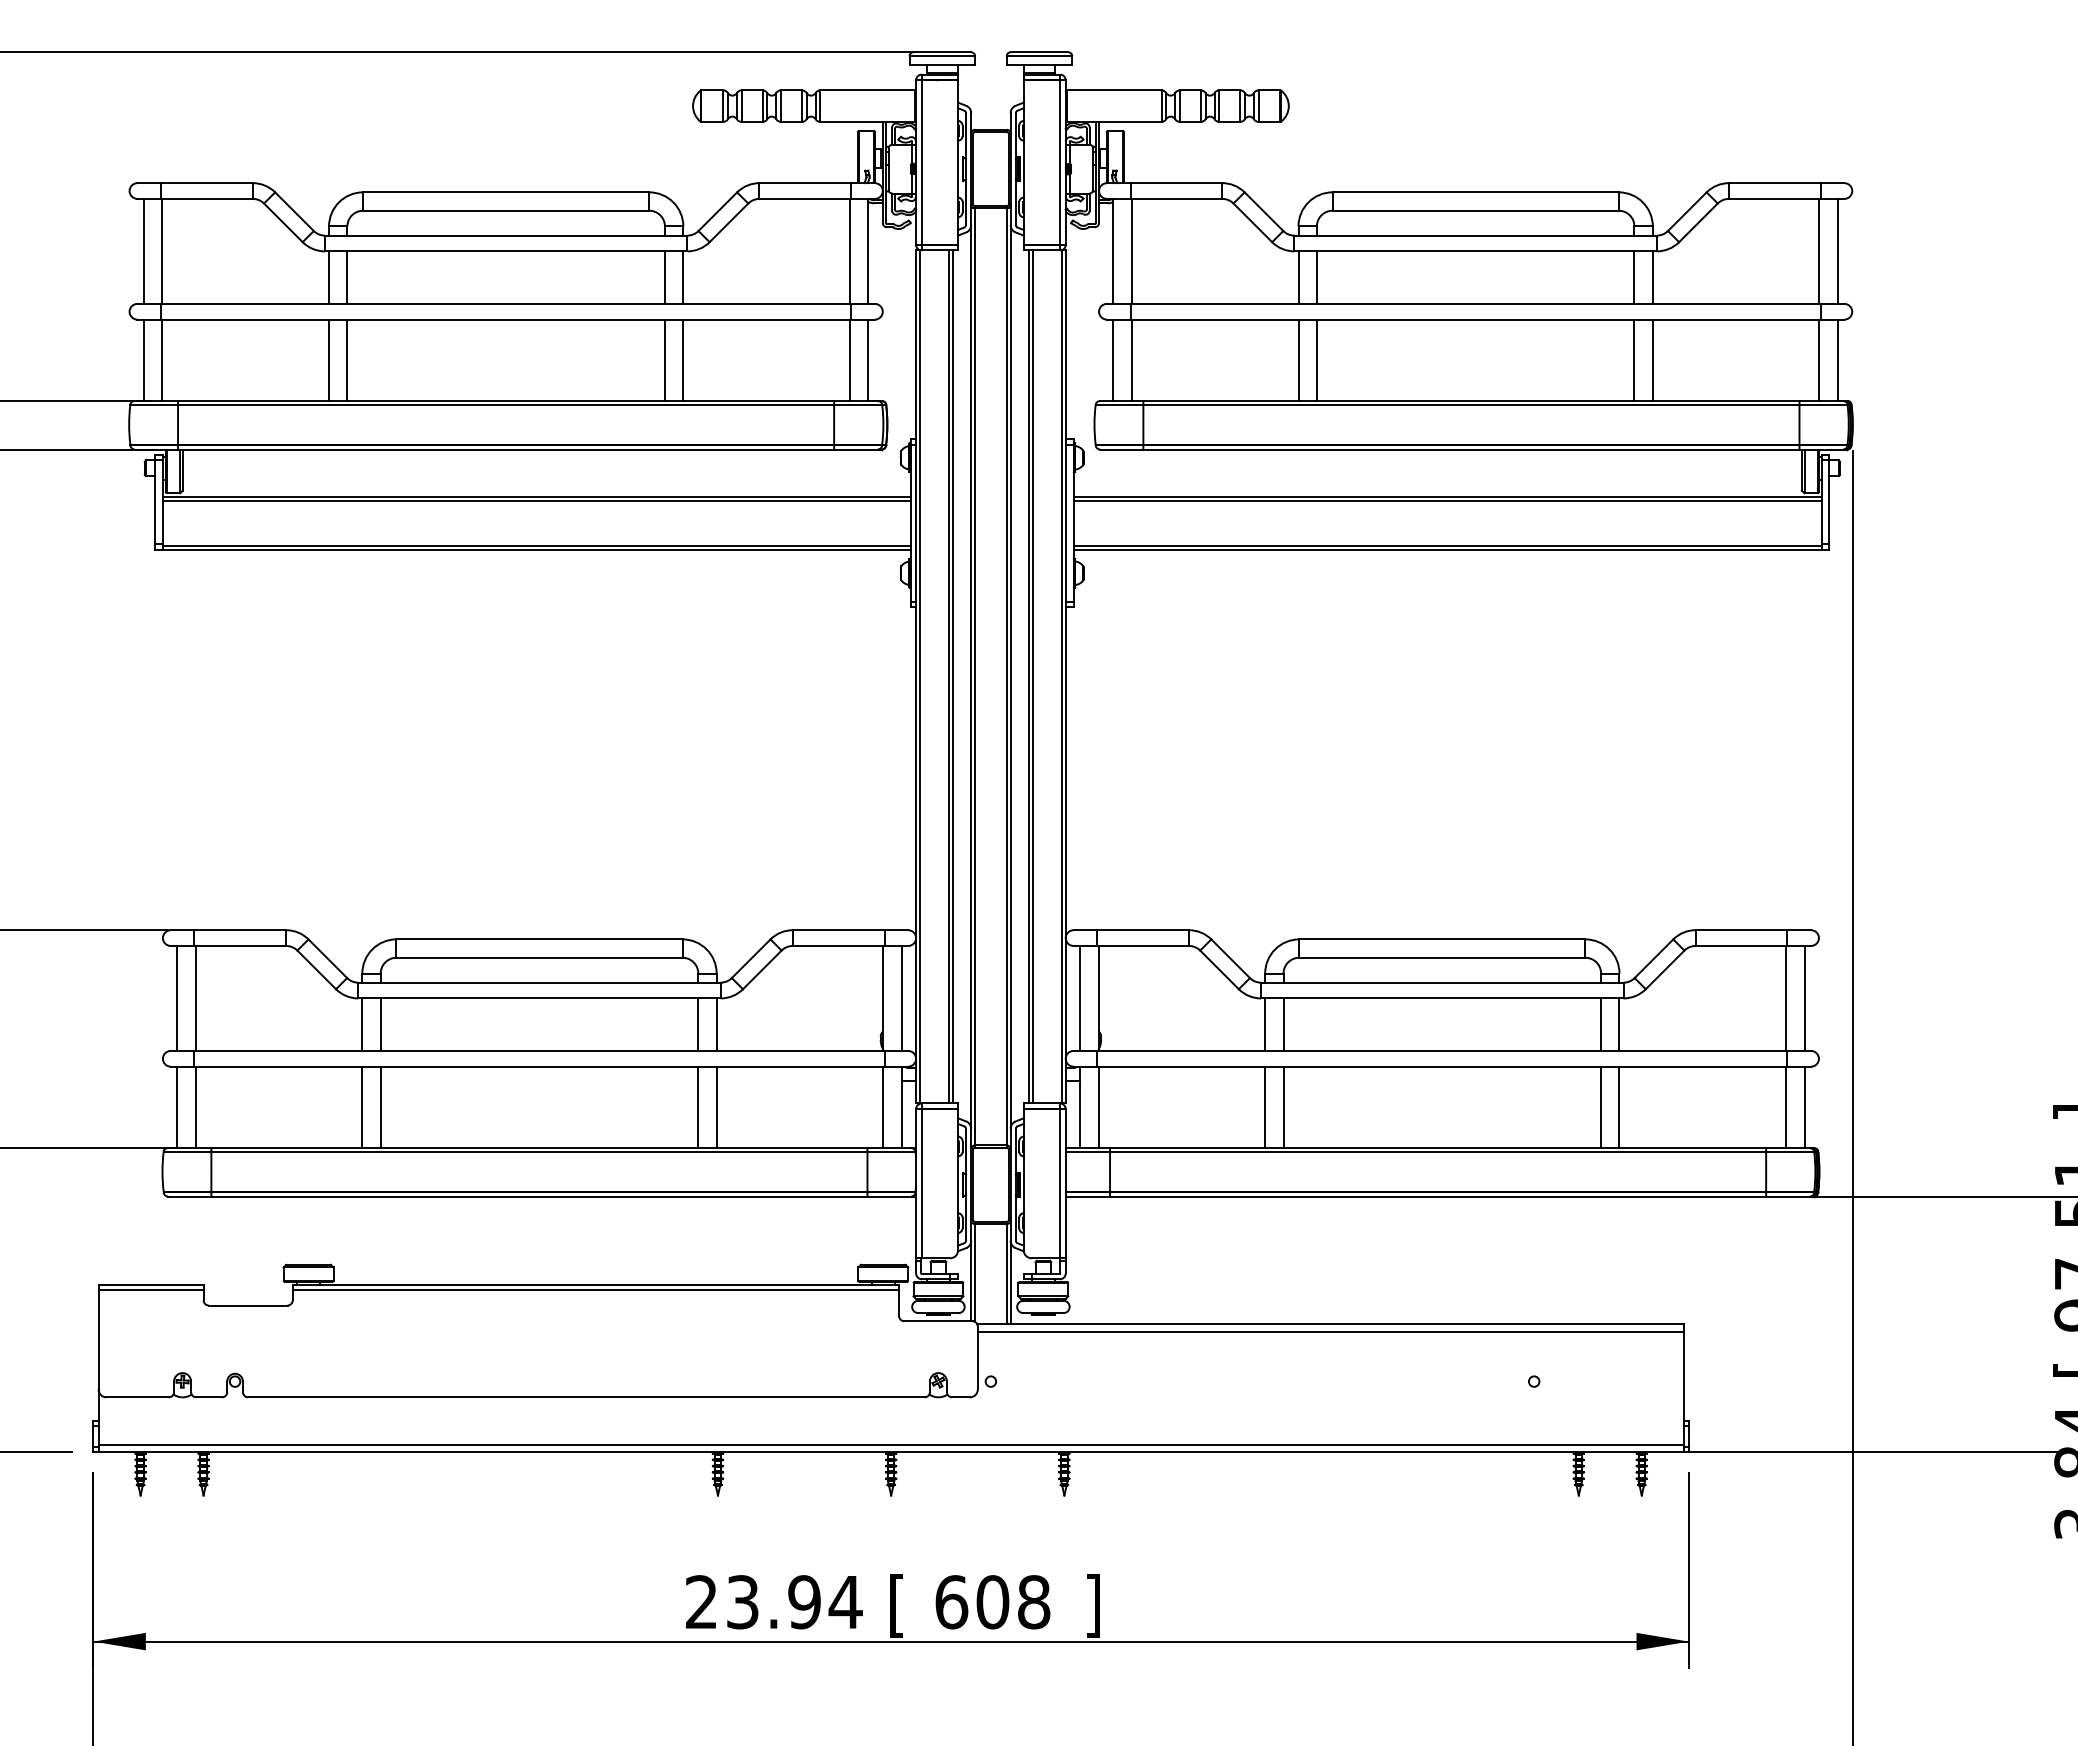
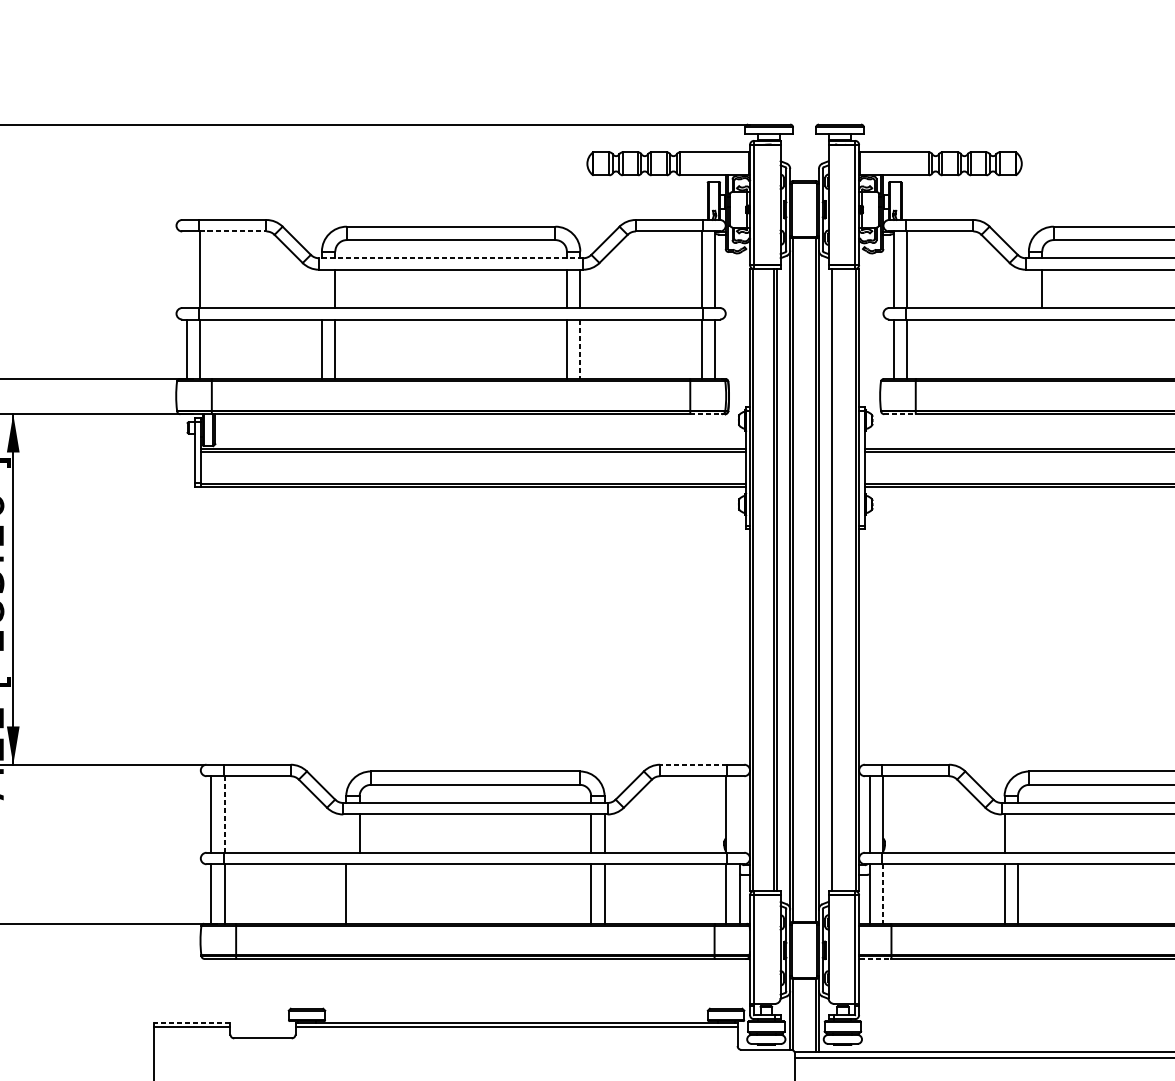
line: (207, 198) -> (233, 231), solid -> dashed
line: (505, 235) -> (450, 258), solid -> dashed
line: (144, 250) -> (187, 269), removed
line: (329, 277) -> (322, 288), removed
line: (1298, 277) -> (1028, 288), removed
line: (683, 360) -> (580, 349), solid -> dashed
line: (1298, 360) -> (1028, 349), removed
line: (1316, 360) -> (1042, 349), removed
line: (855, 449) -> (705, 414), solid -> dashed
line: (1121, 449) -> (899, 414), solid -> dashed
line: (1032, 676) -> (834, 579), removed
line: (838, 930) -> (693, 764), solid -> dashed
line: (901, 997) -> (739, 813), removed
line: (195, 998) -> (224, 814), solid -> dashed
line: (362, 1024) -> (346, 833), removed
line: (1283, 1024) -> (1017, 833), removed
line: (380, 1107) -> (359, 894), removed
line: (1098, 1107) -> (883, 894), solid -> dashed
line: (1088, 1196) -> (875, 958), solid -> dashed
line: (150, 1284) -> (191, 1023), solid -> dashed

